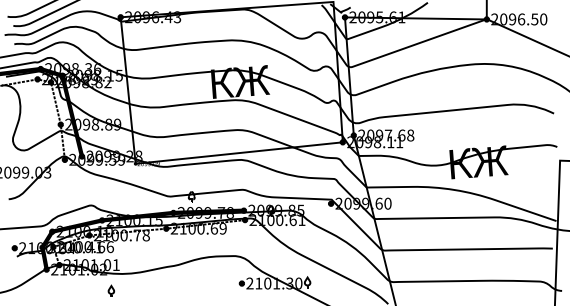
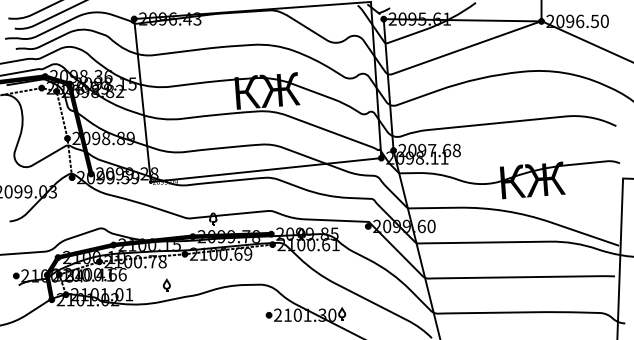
part: (111, 290) -> (166, 284), moved

